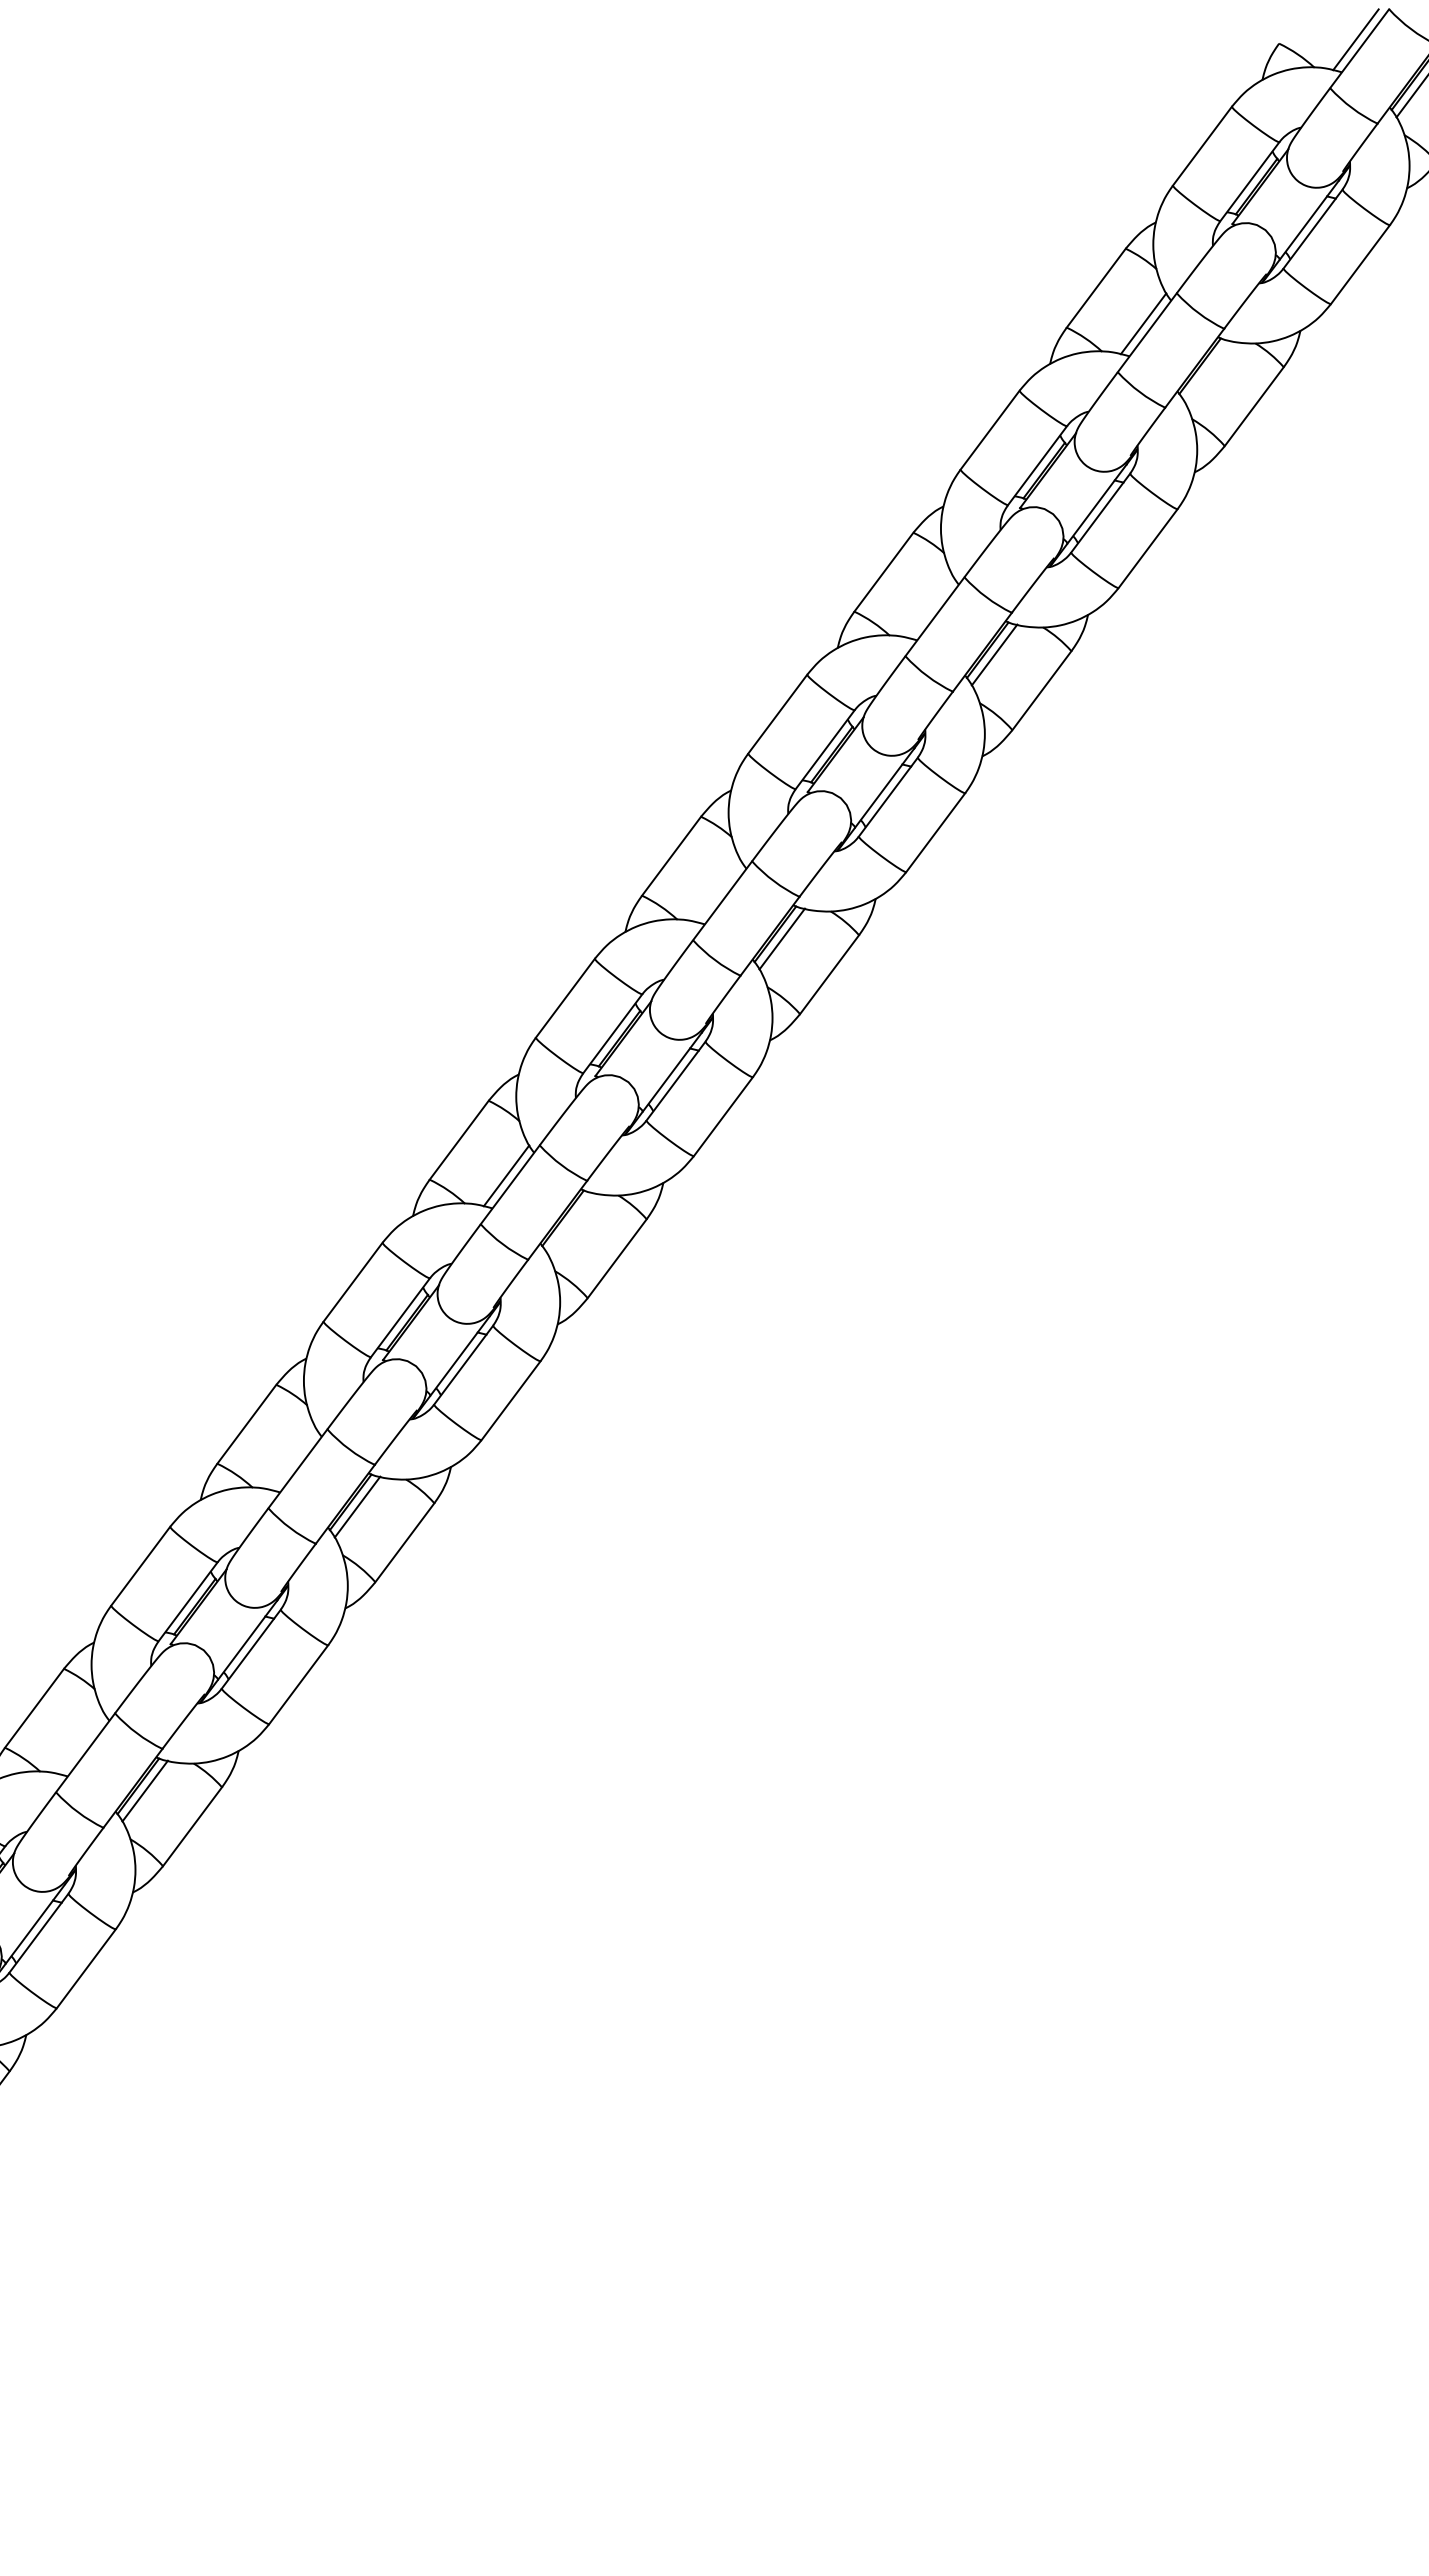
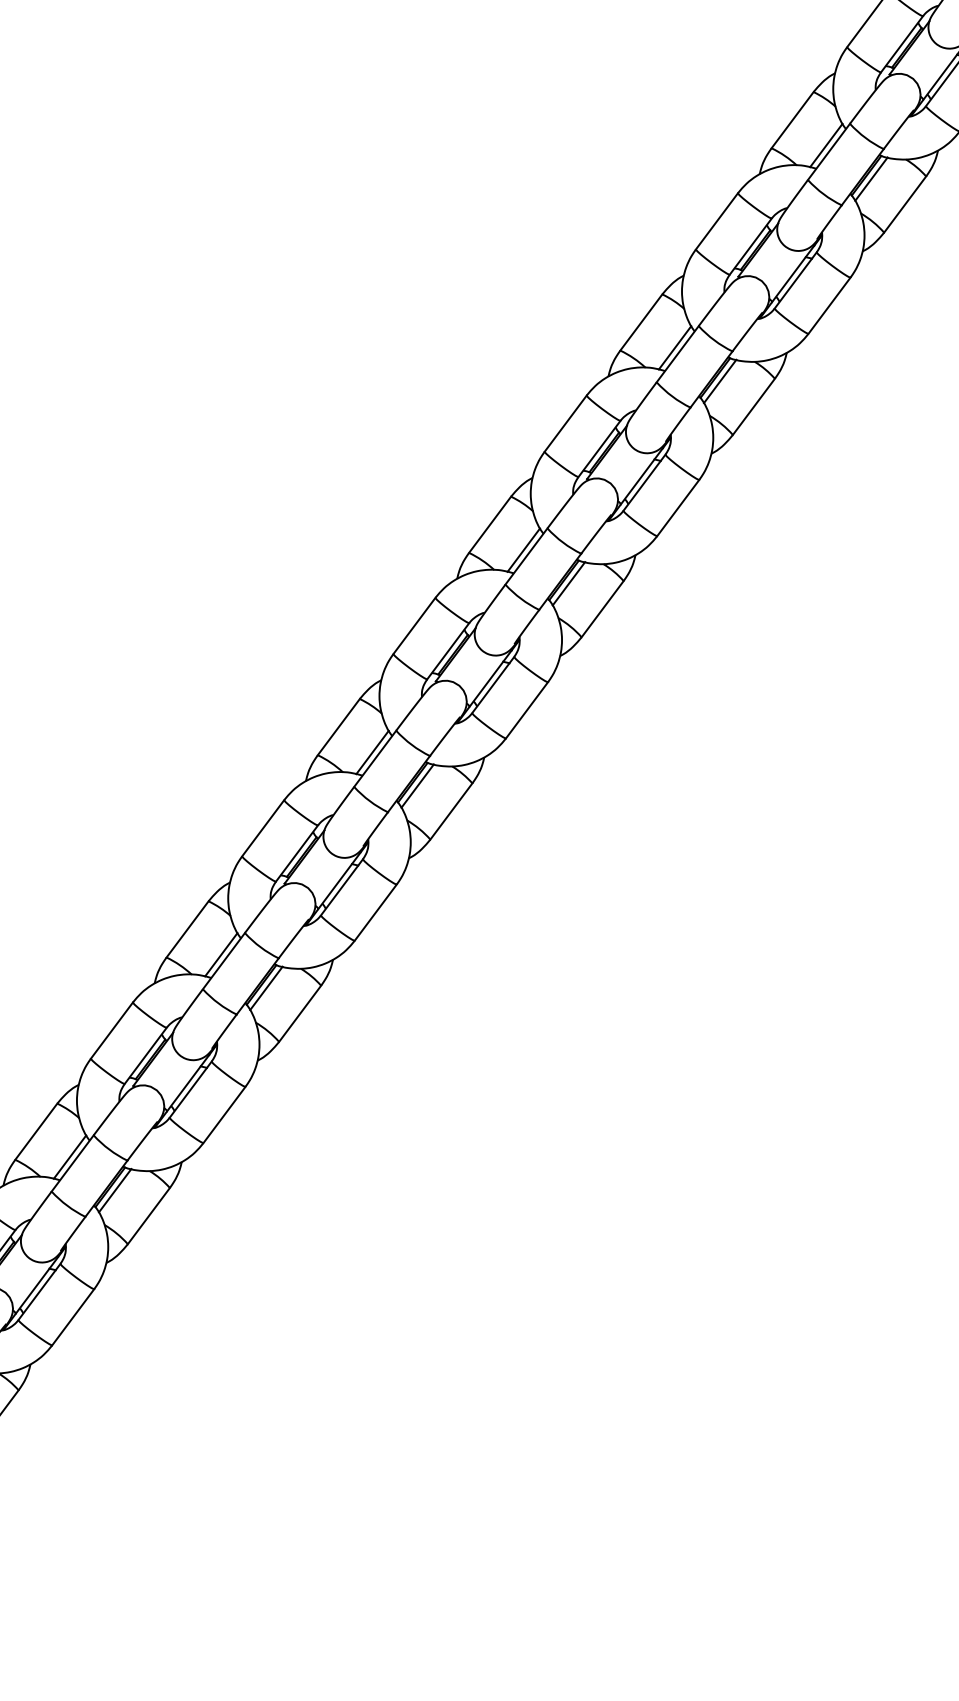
line: (1206, 370) -> (871, 178), added
line: (931, 607) -> (675, 347), added
line: (718, 891) -> (523, 549), added
line: (569, 1222) -> (417, 785), added
line: (293, 1459) -> (220, 954), added
line: (81, 1743) -> (69, 1156), added

